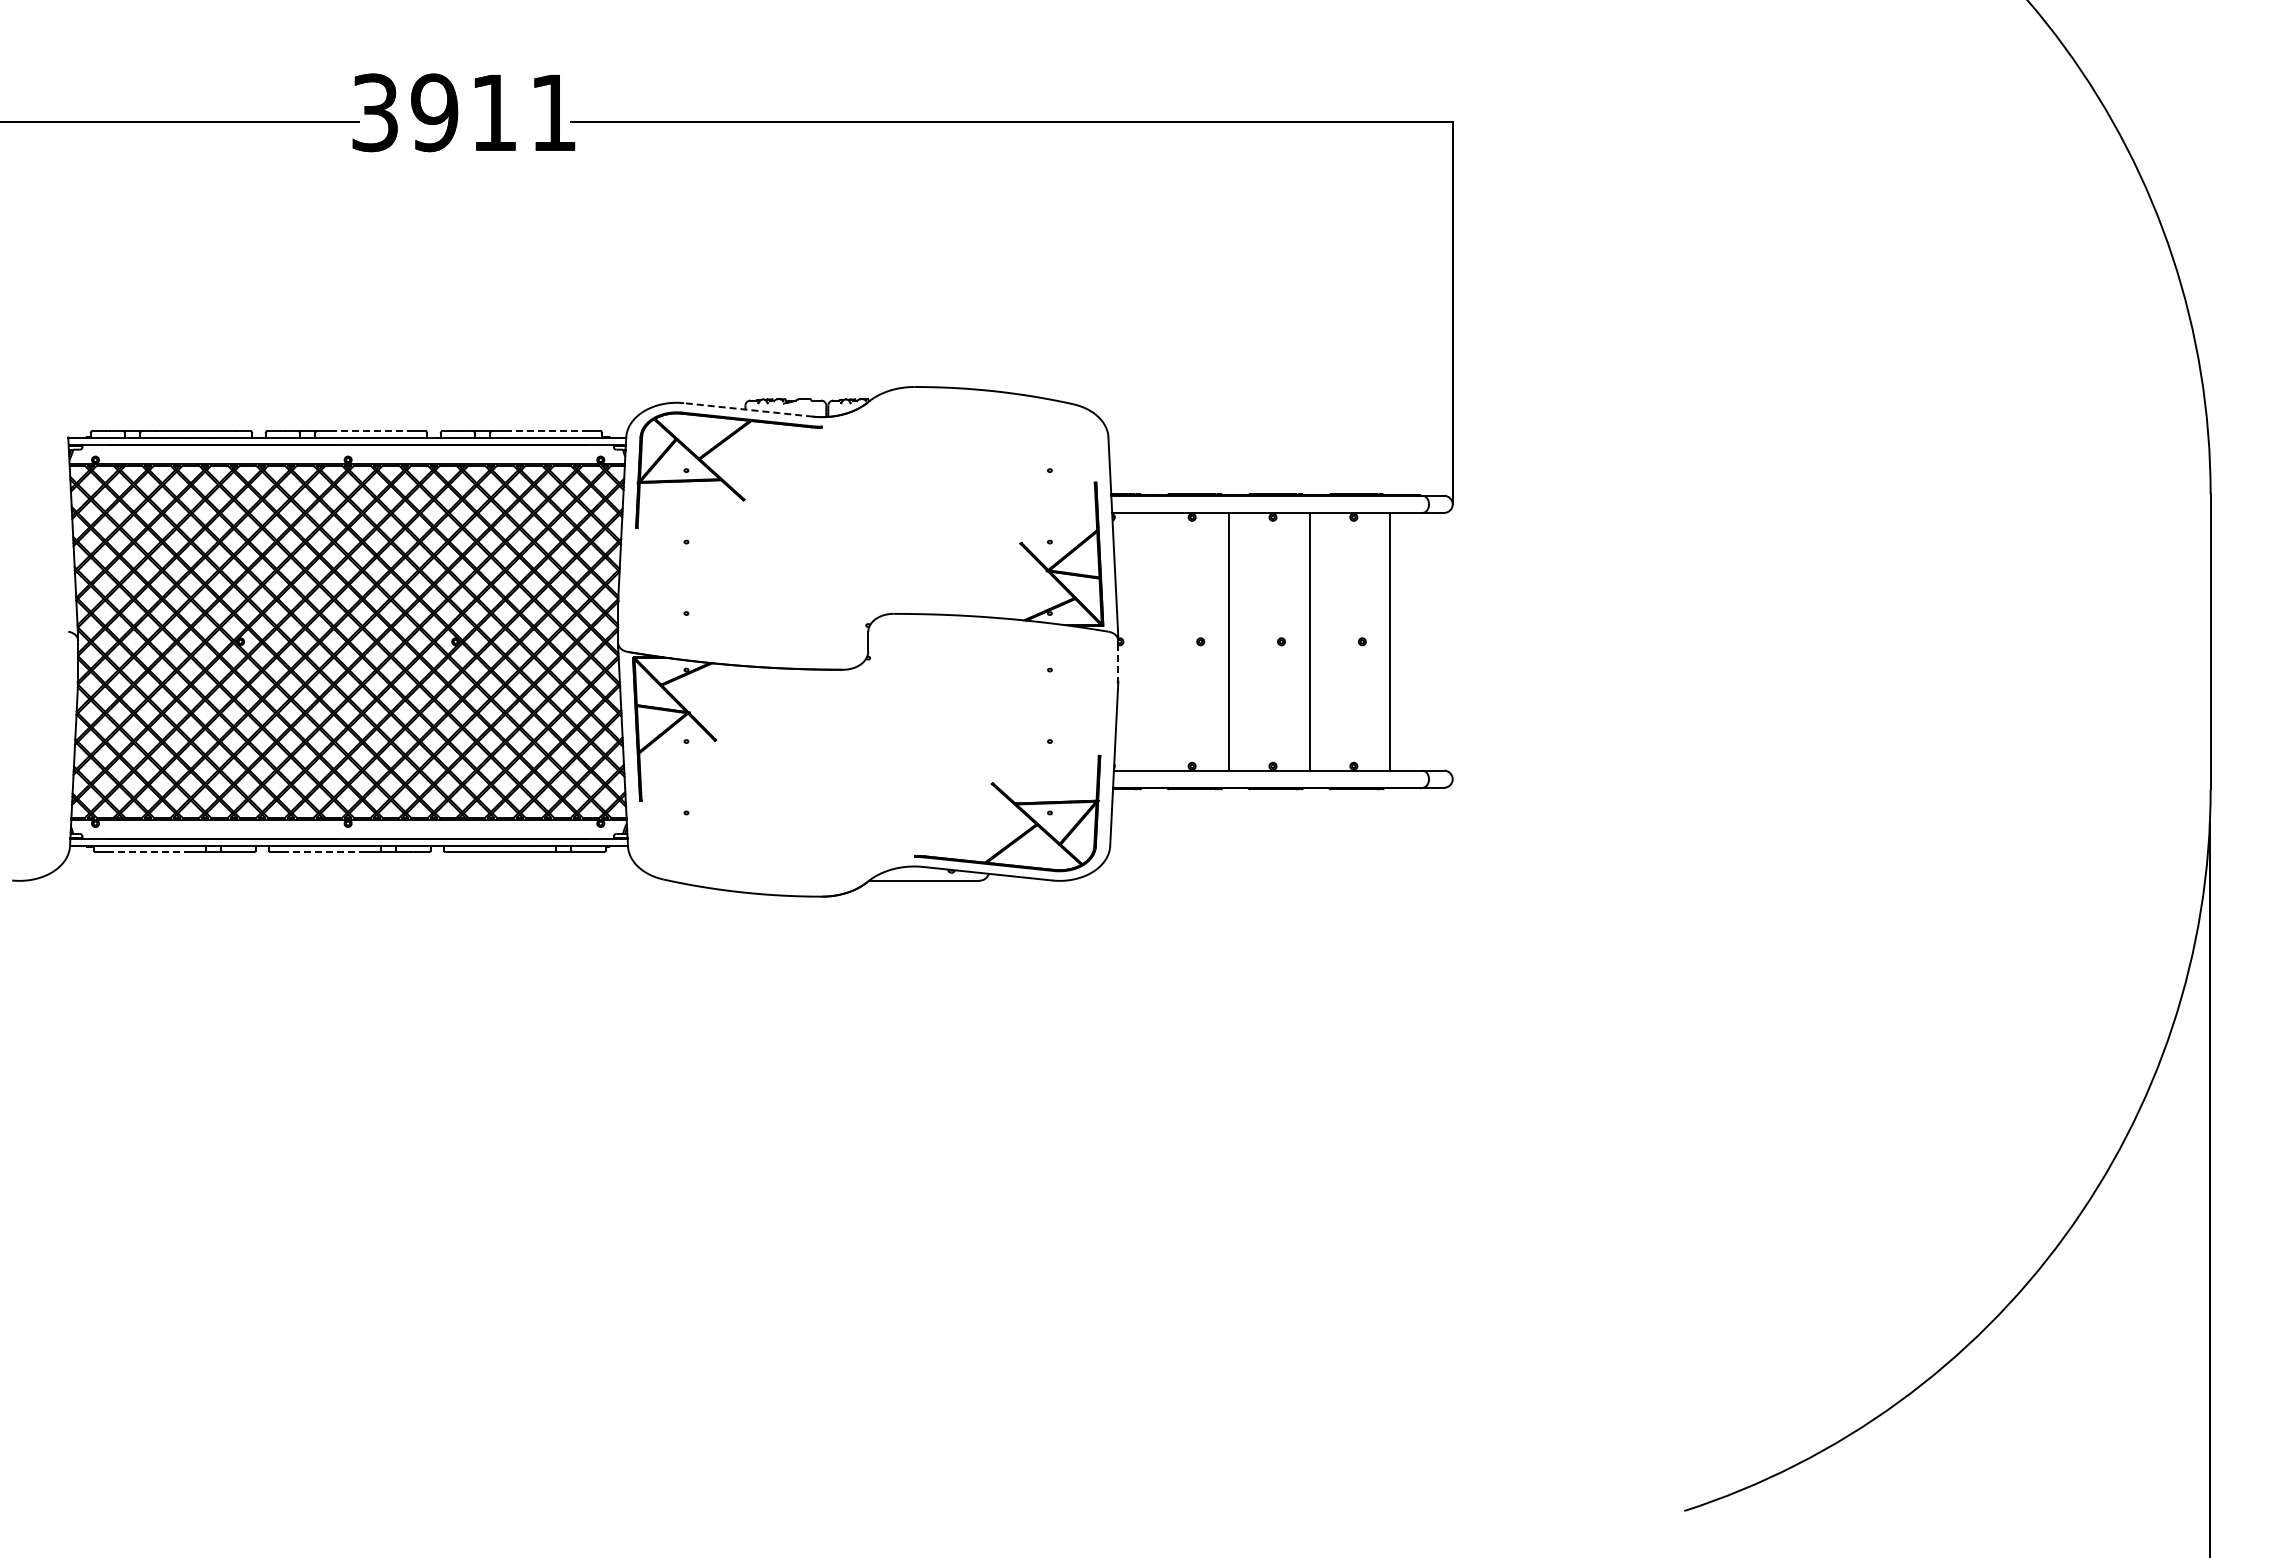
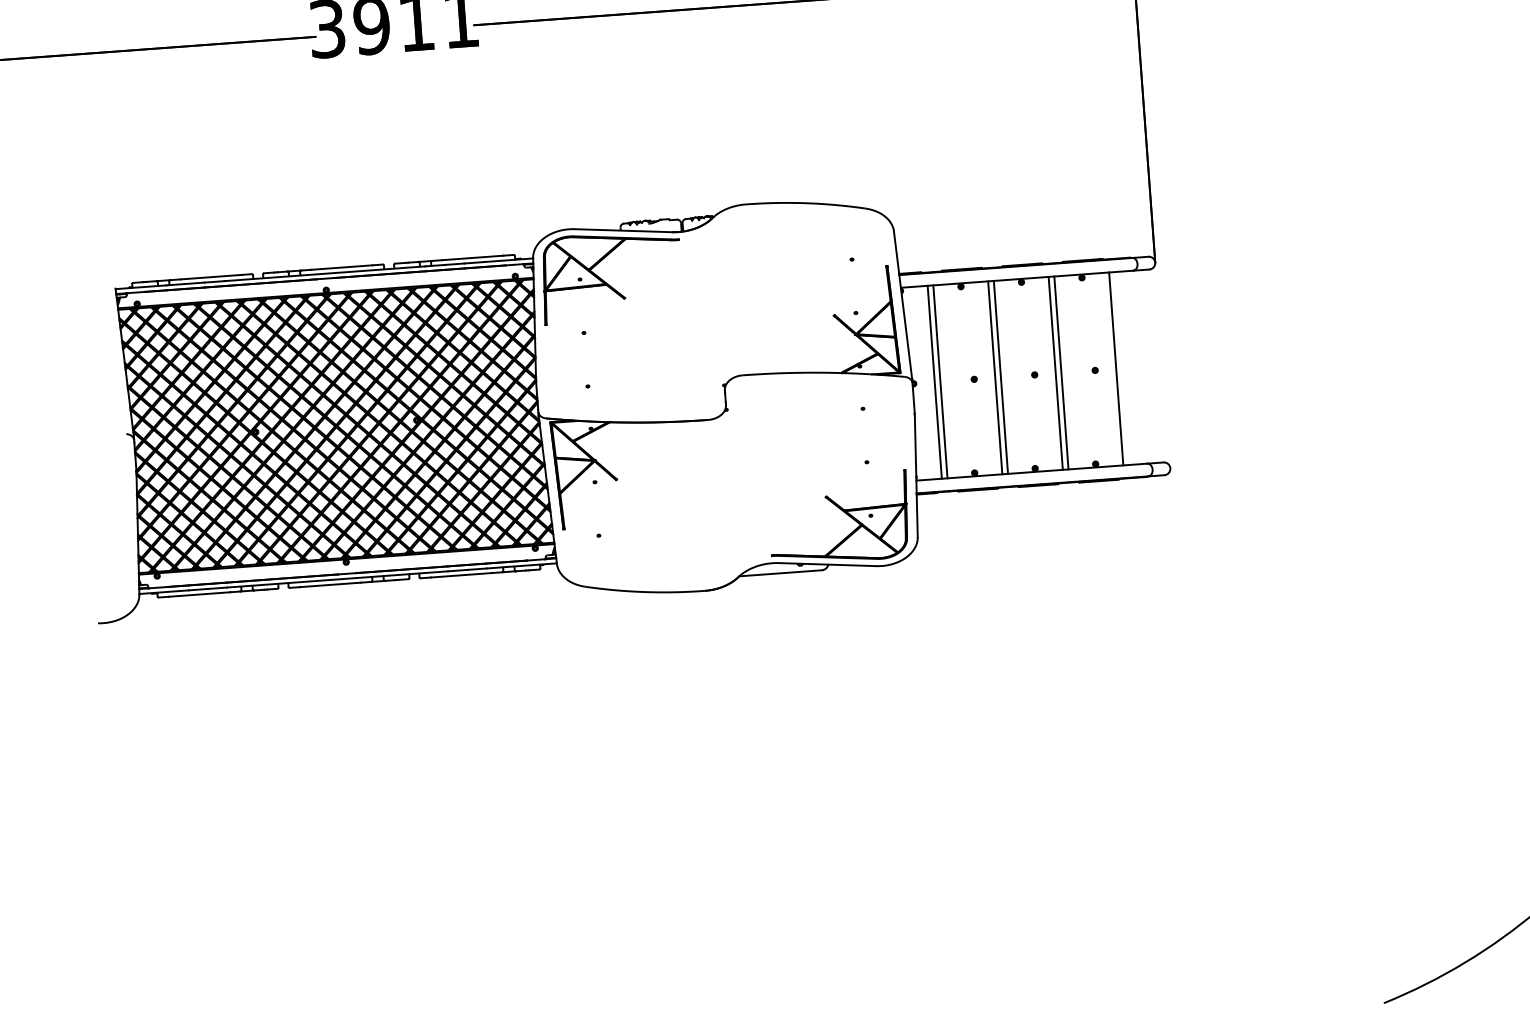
line: (748, 409) -> (623, 230), dashed -> solid
line: (371, 431) -> (342, 267), dashed -> solid
line: (546, 431) -> (473, 257), dashed -> solid
line: (1147, 641) -> (934, 382), added
line: (1155, 641) -> (940, 381), added
line: (1236, 641) -> (1001, 377), added
line: (1317, 641) -> (1061, 372), added
line: (1118, 662) -> (913, 399), dashed -> solid
line: (150, 852) -> (199, 594), dashed -> solid
line: (325, 852) -> (330, 585), dashed -> solid

